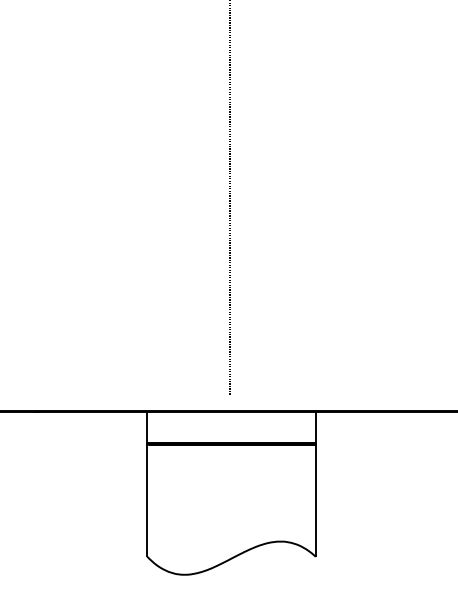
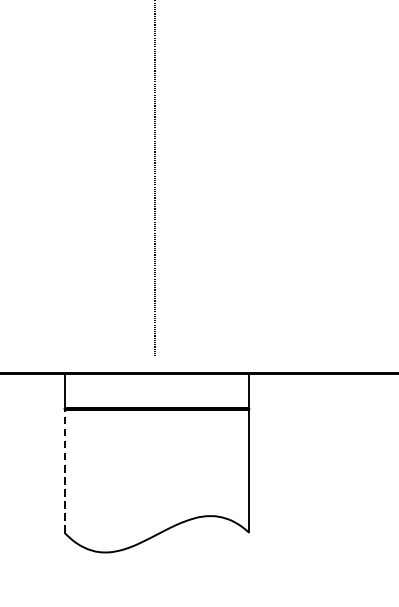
line: (147, 500) -> (64, 471), solid -> dashed

